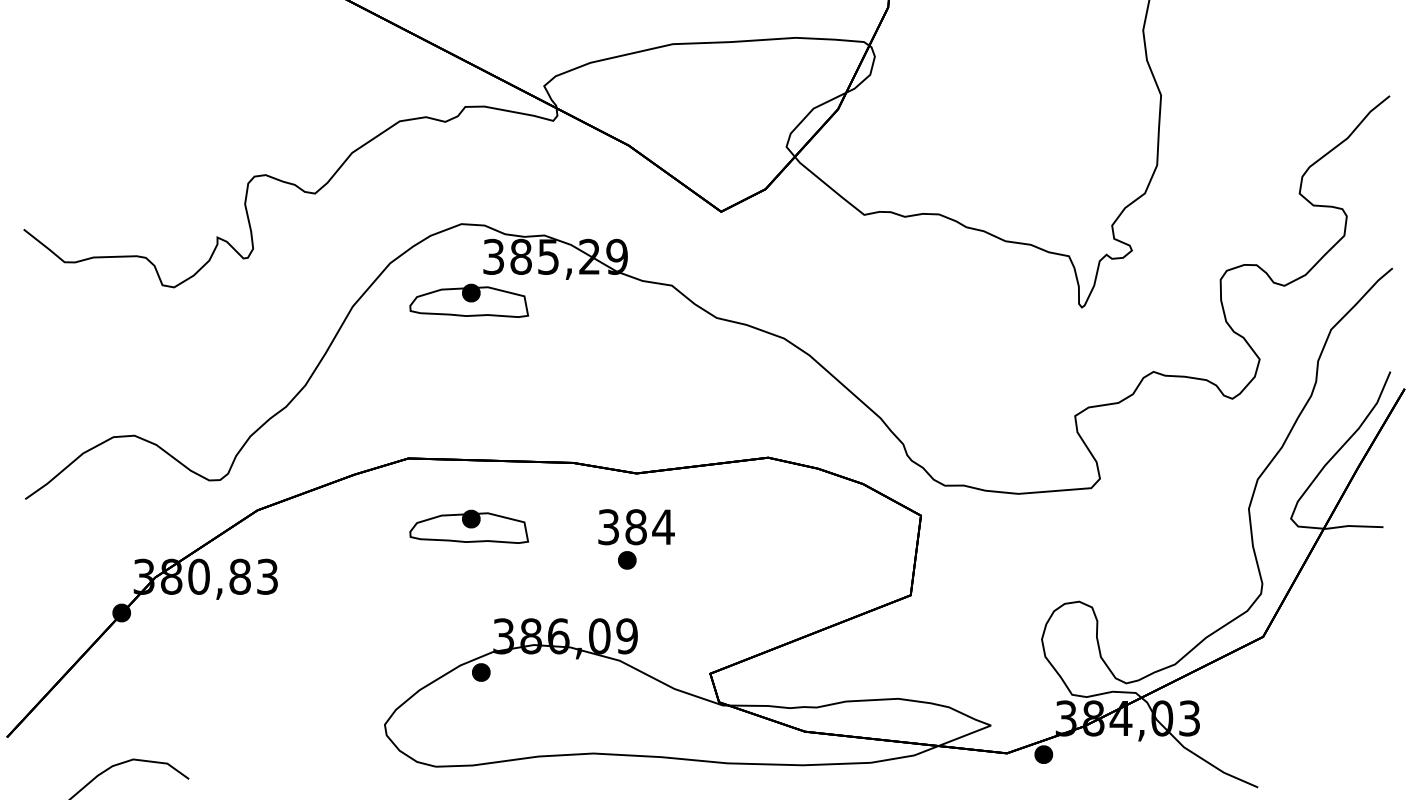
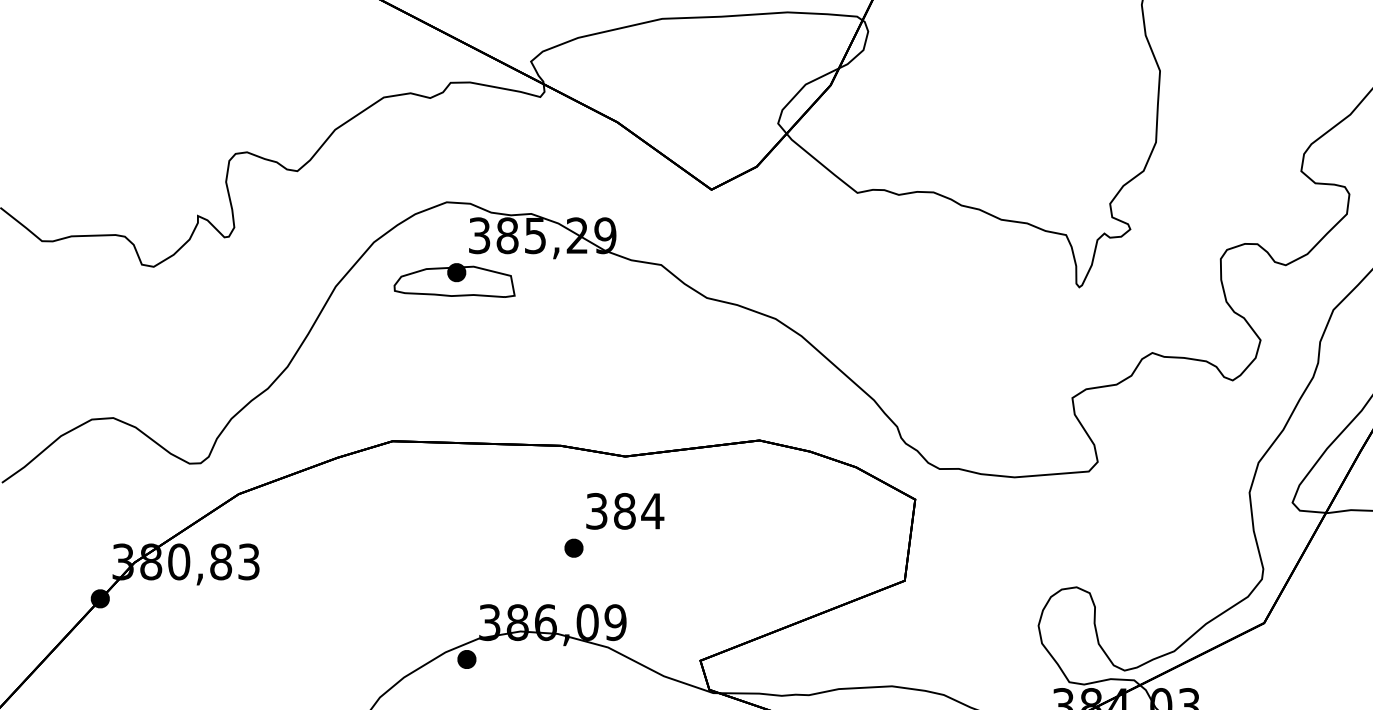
part: (469, 526) -> (454, 510), removed
part: (627, 560) -> (574, 548), moved

